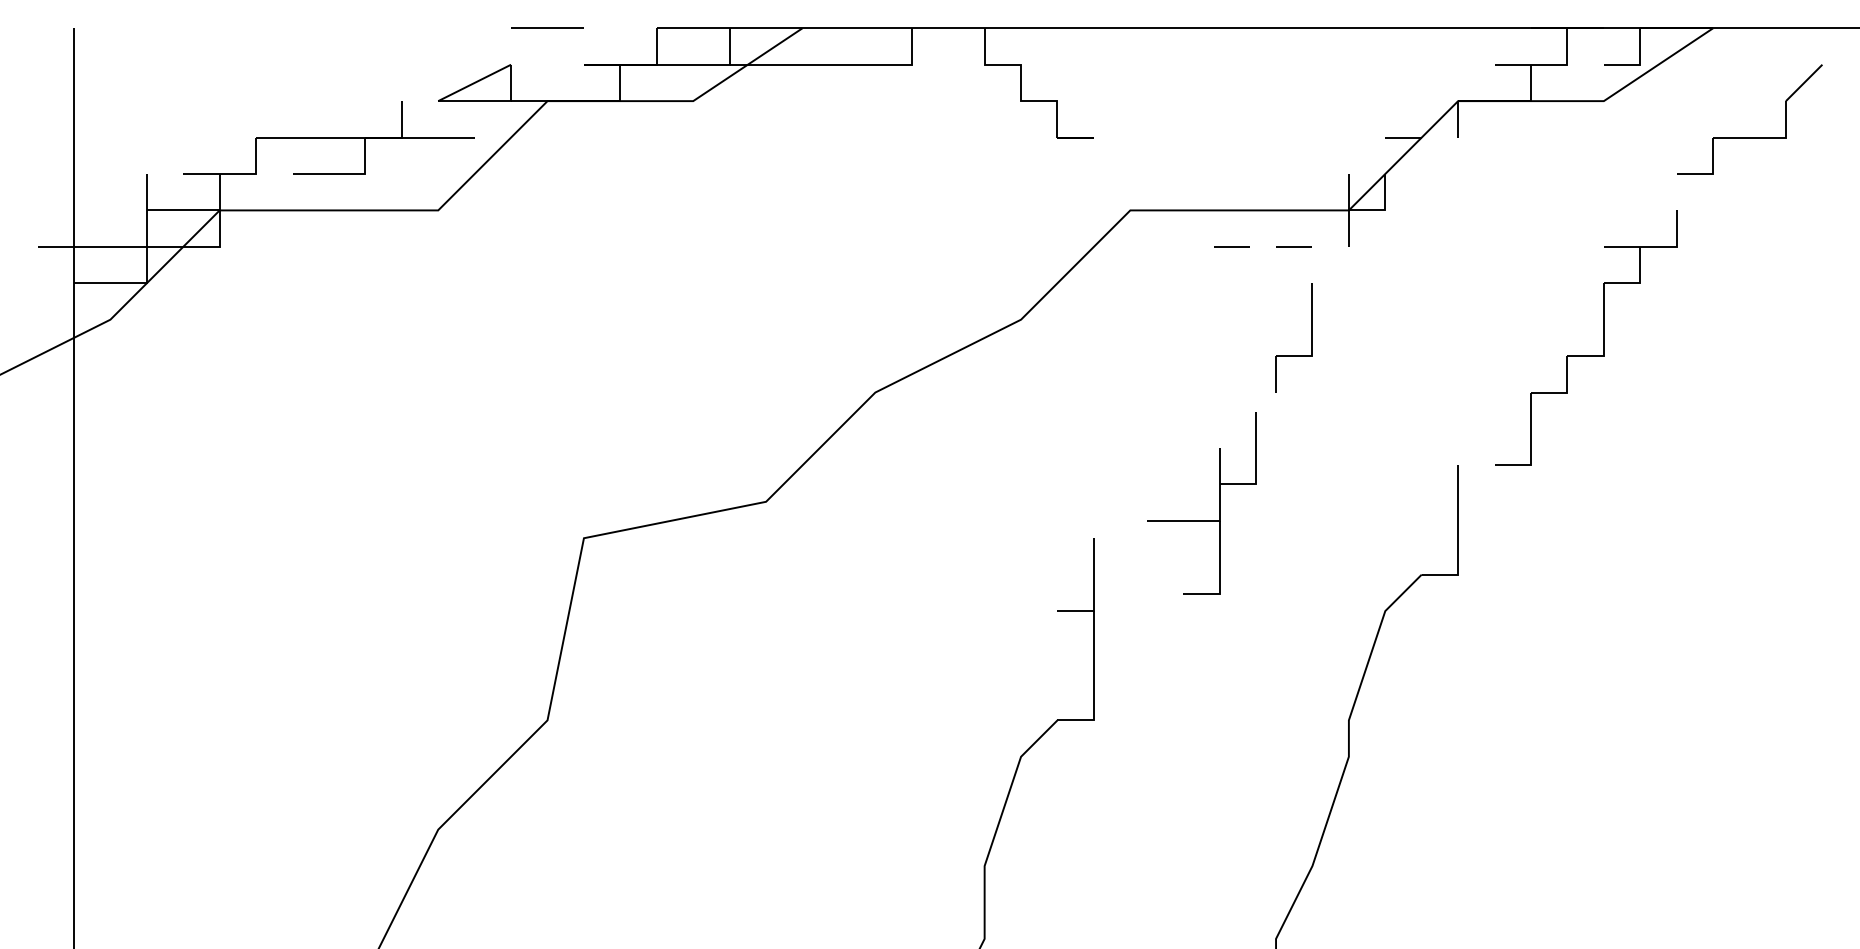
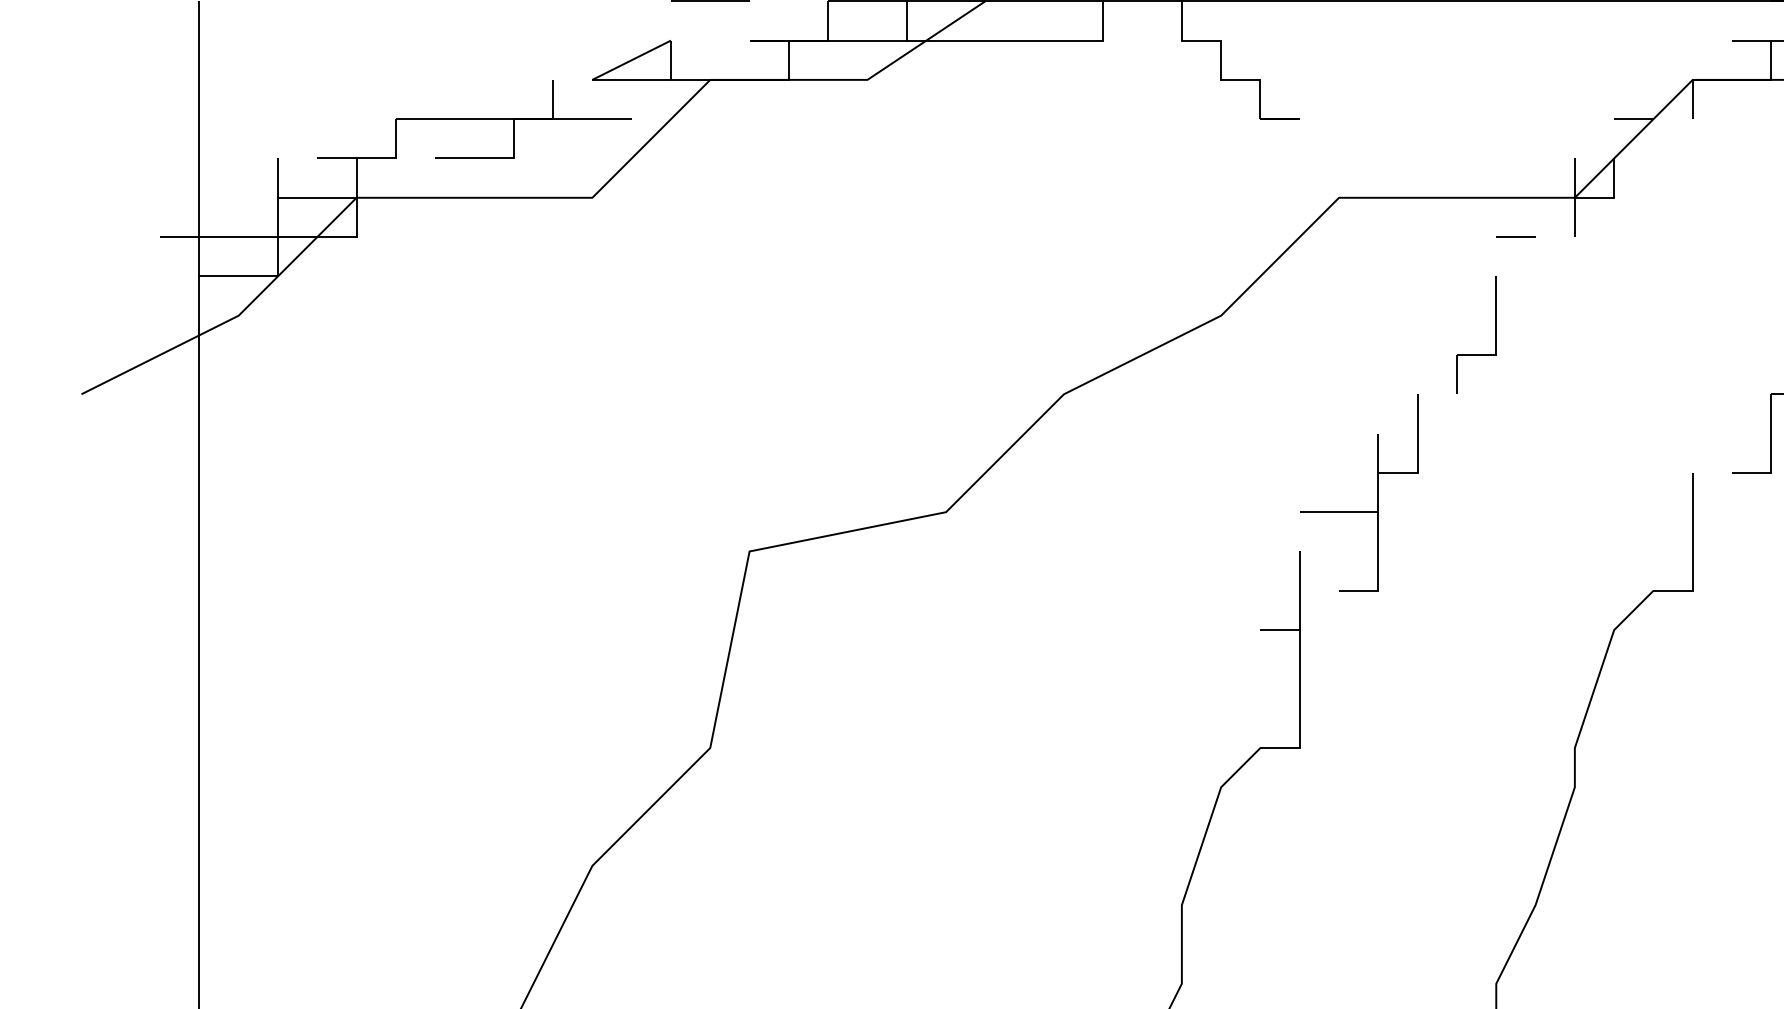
line: (1231, 246) -> (1448, 236), removed
part: (1311, 337) -> (1495, 334), moved
part: (1201, 520) -> (1358, 511), moved

